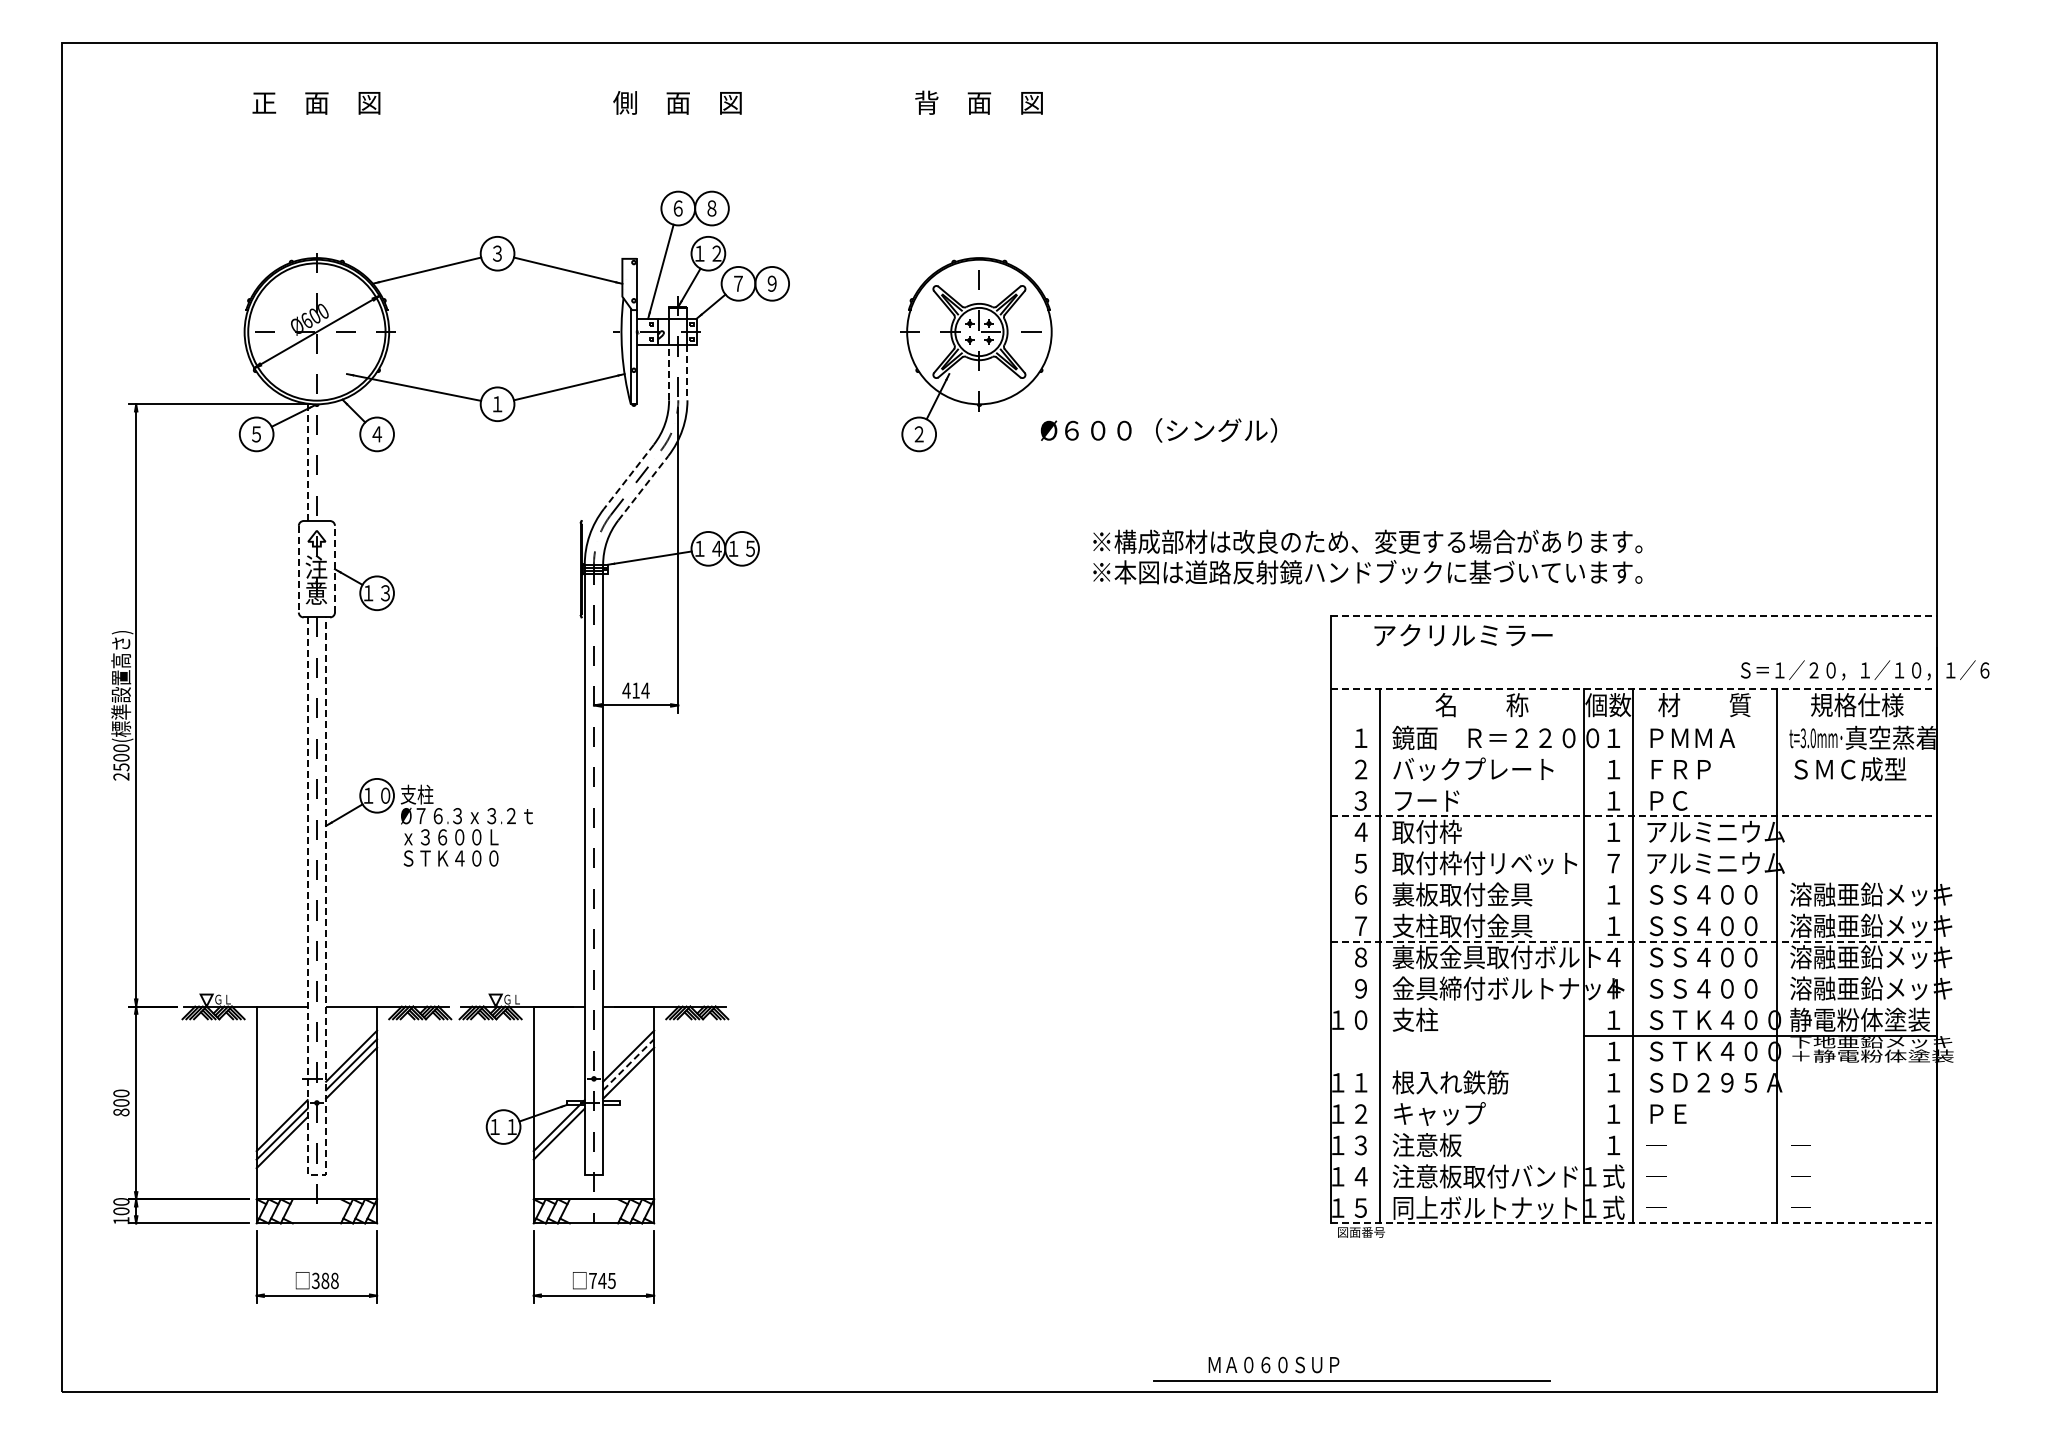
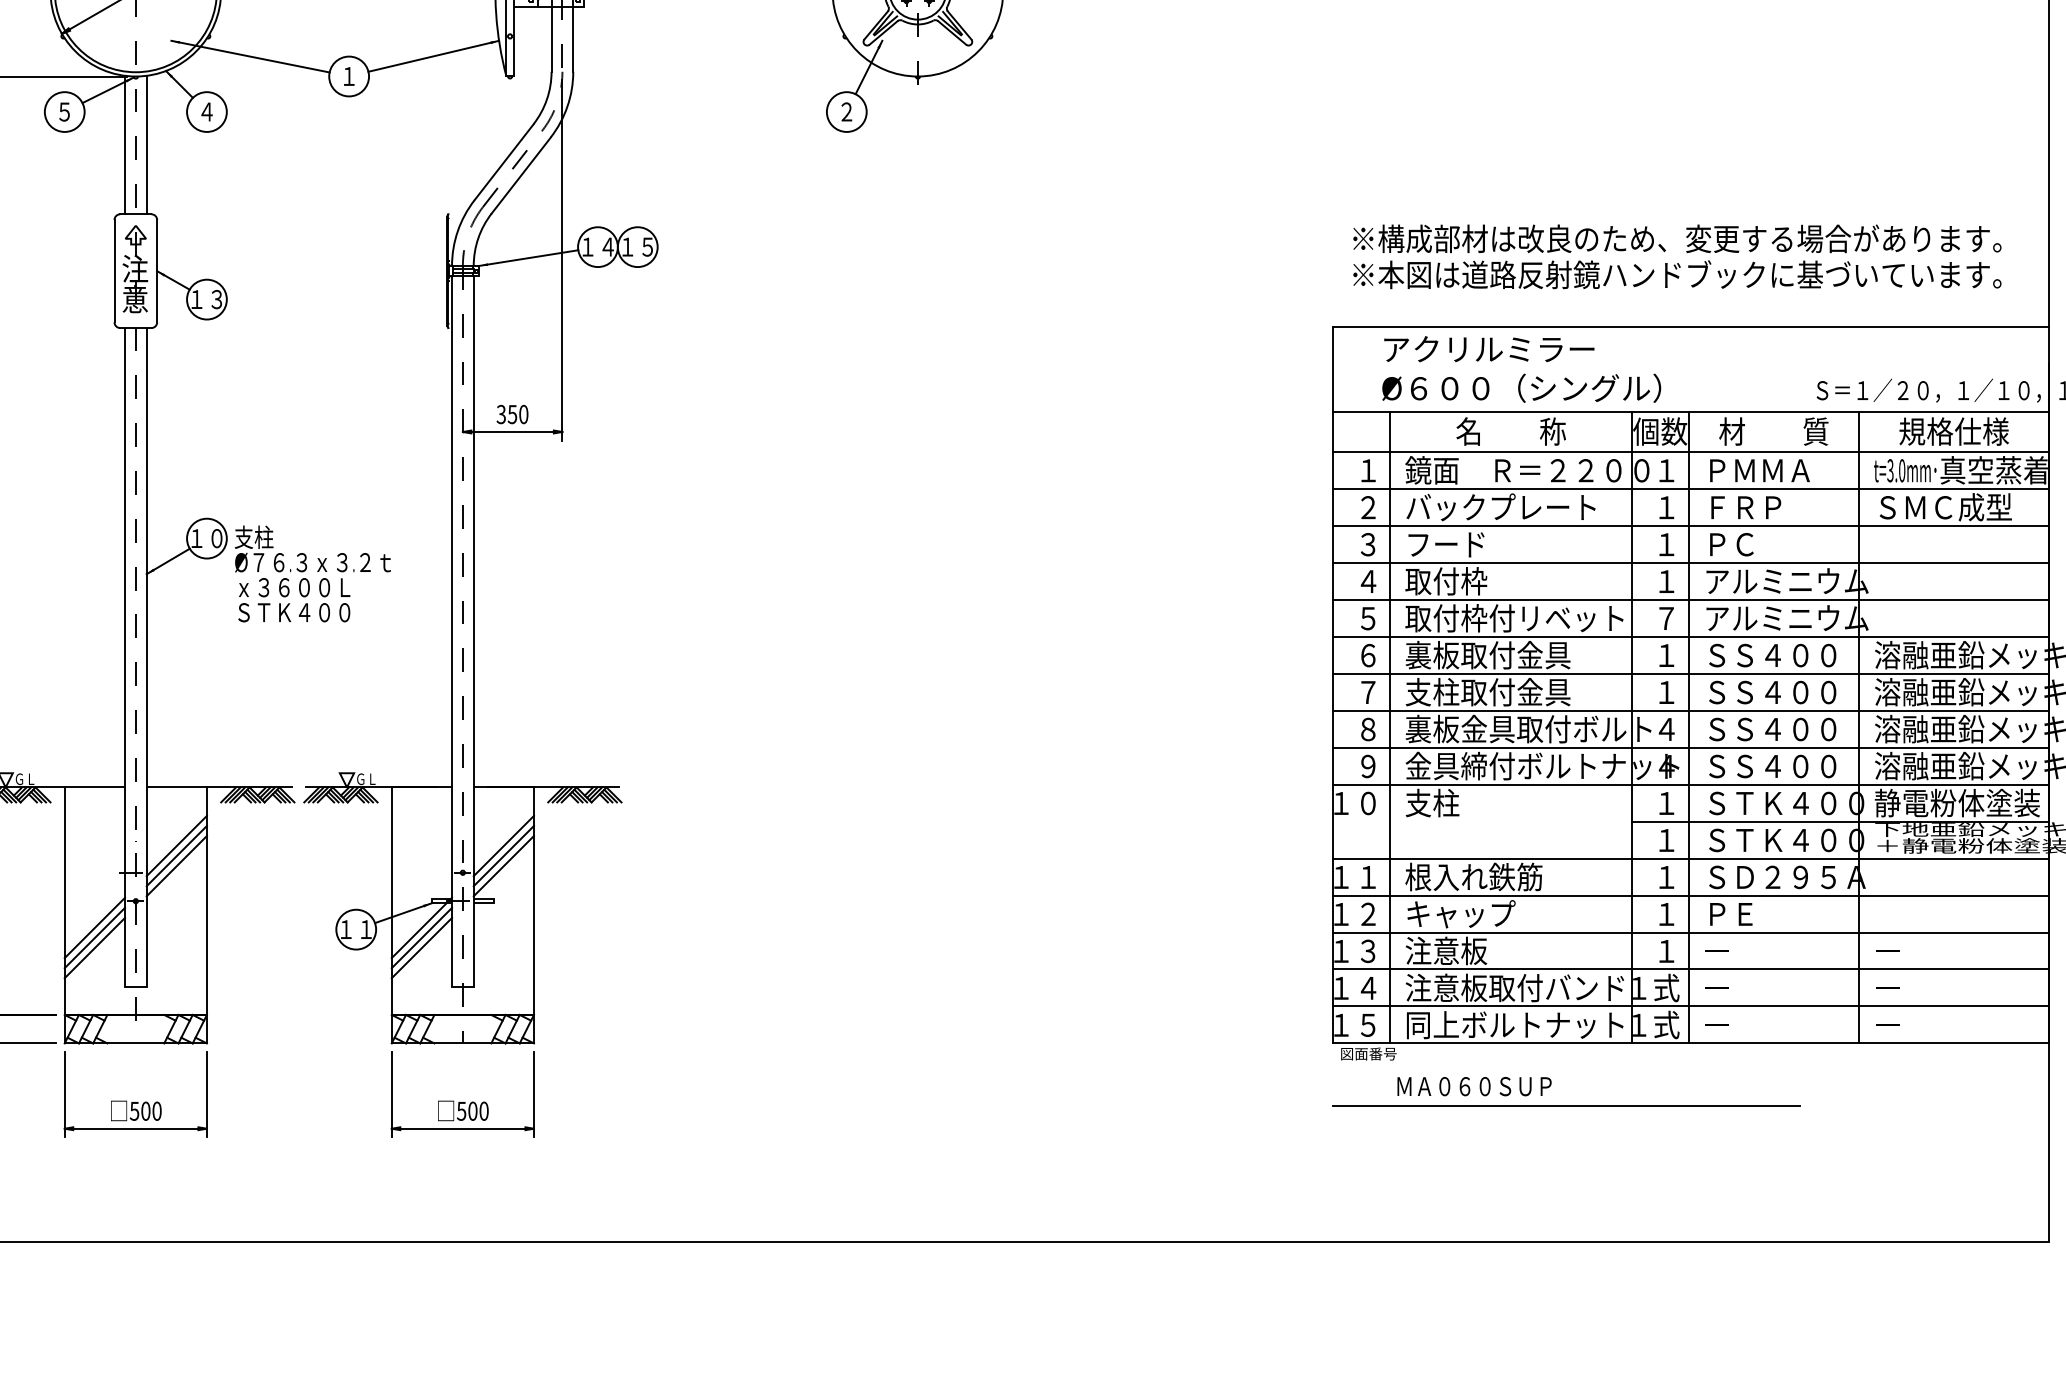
line: (669, 372) -> (552, 38), dashed -> solid
line: (687, 372) -> (573, 38), dashed -> solid
text: (1158, 430) -> (1521, 388), moved
line: (307, 462) -> (124, 145), dashed -> solid
line: (326, 462) -> (147, 145), added
line: (628, 476) -> (503, 161), dashed -> solid
line: (643, 488) -> (521, 175), dashed -> solid
text: (1367, 556) -> (1676, 256), moved
line: (334, 568) -> (156, 270), dashed -> solid
line: (298, 569) -> (114, 271), dashed -> solid
line: (1634, 616) -> (1691, 326), dashed -> solid
line: (1634, 688) -> (1691, 411), dashed -> solid
text: (635, 690) -> (511, 414), 414 -> 350
line: (1634, 722) -> (1691, 452), added
line: (1634, 753) -> (1691, 488), added
line: (1634, 784) -> (1691, 525), added
line: (1634, 816) -> (1691, 563), dashed -> solid
line: (1634, 847) -> (1691, 599), added
line: (1634, 878) -> (1691, 636), added
line: (1634, 910) -> (1691, 674), added
line: (1634, 941) -> (1691, 710), dashed -> solid
line: (1634, 972) -> (1691, 747), added
line: (1634, 1004) -> (1691, 784), added
line: (629, 1064) -> (504, 855), dashed -> solid
line: (1634, 1066) -> (1691, 858), added
line: (1634, 1098) -> (1691, 895), added
line: (1634, 1129) -> (1691, 932), added
line: (558, 1142) -> (421, 947), added
line: (1634, 1160) -> (1691, 969), added
line: (317, 1175) -> (136, 986), dashed -> solid
line: (1634, 1192) -> (1691, 1006), added
line: (1634, 1223) -> (1691, 1043), dashed -> solid
text: (325, 1280) -> (146, 1110), 388 -> 500
text: (602, 1280) -> (472, 1110), 745 -> 500
part: (1351, 1380) -> (1566, 1104), moved

